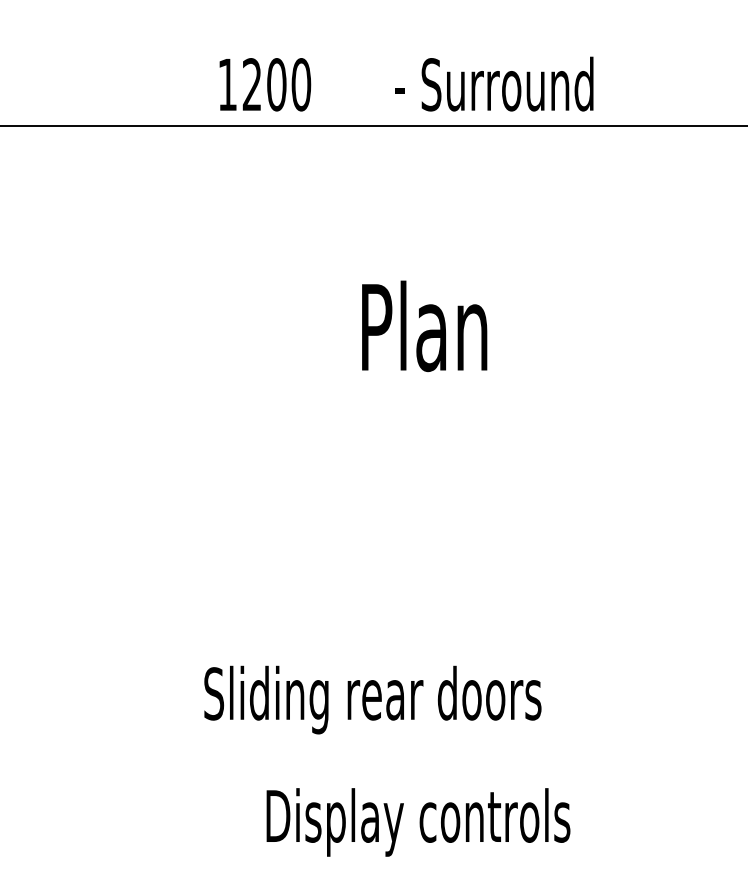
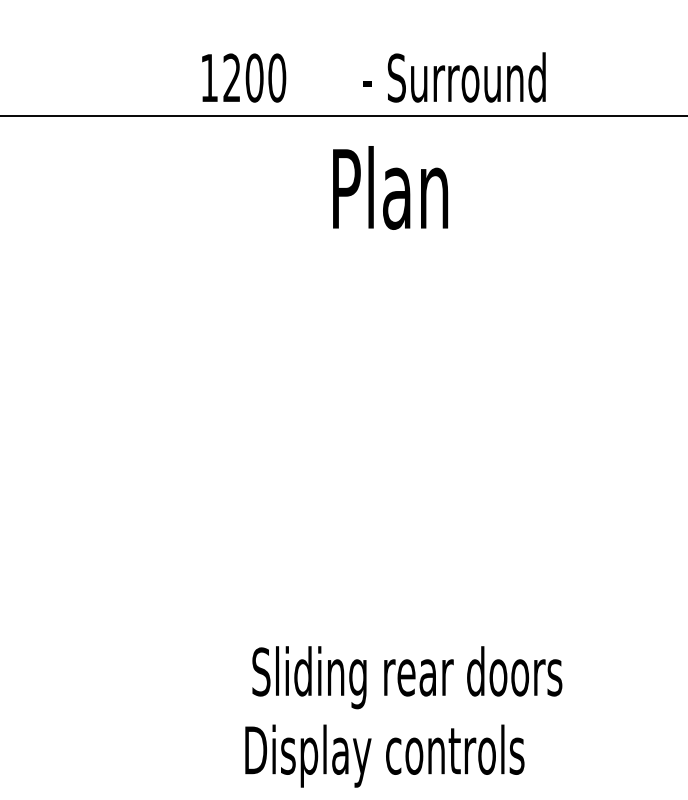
text: (424, 326) -> (390, 188), moved
text: (372, 699) -> (406, 677), moved

